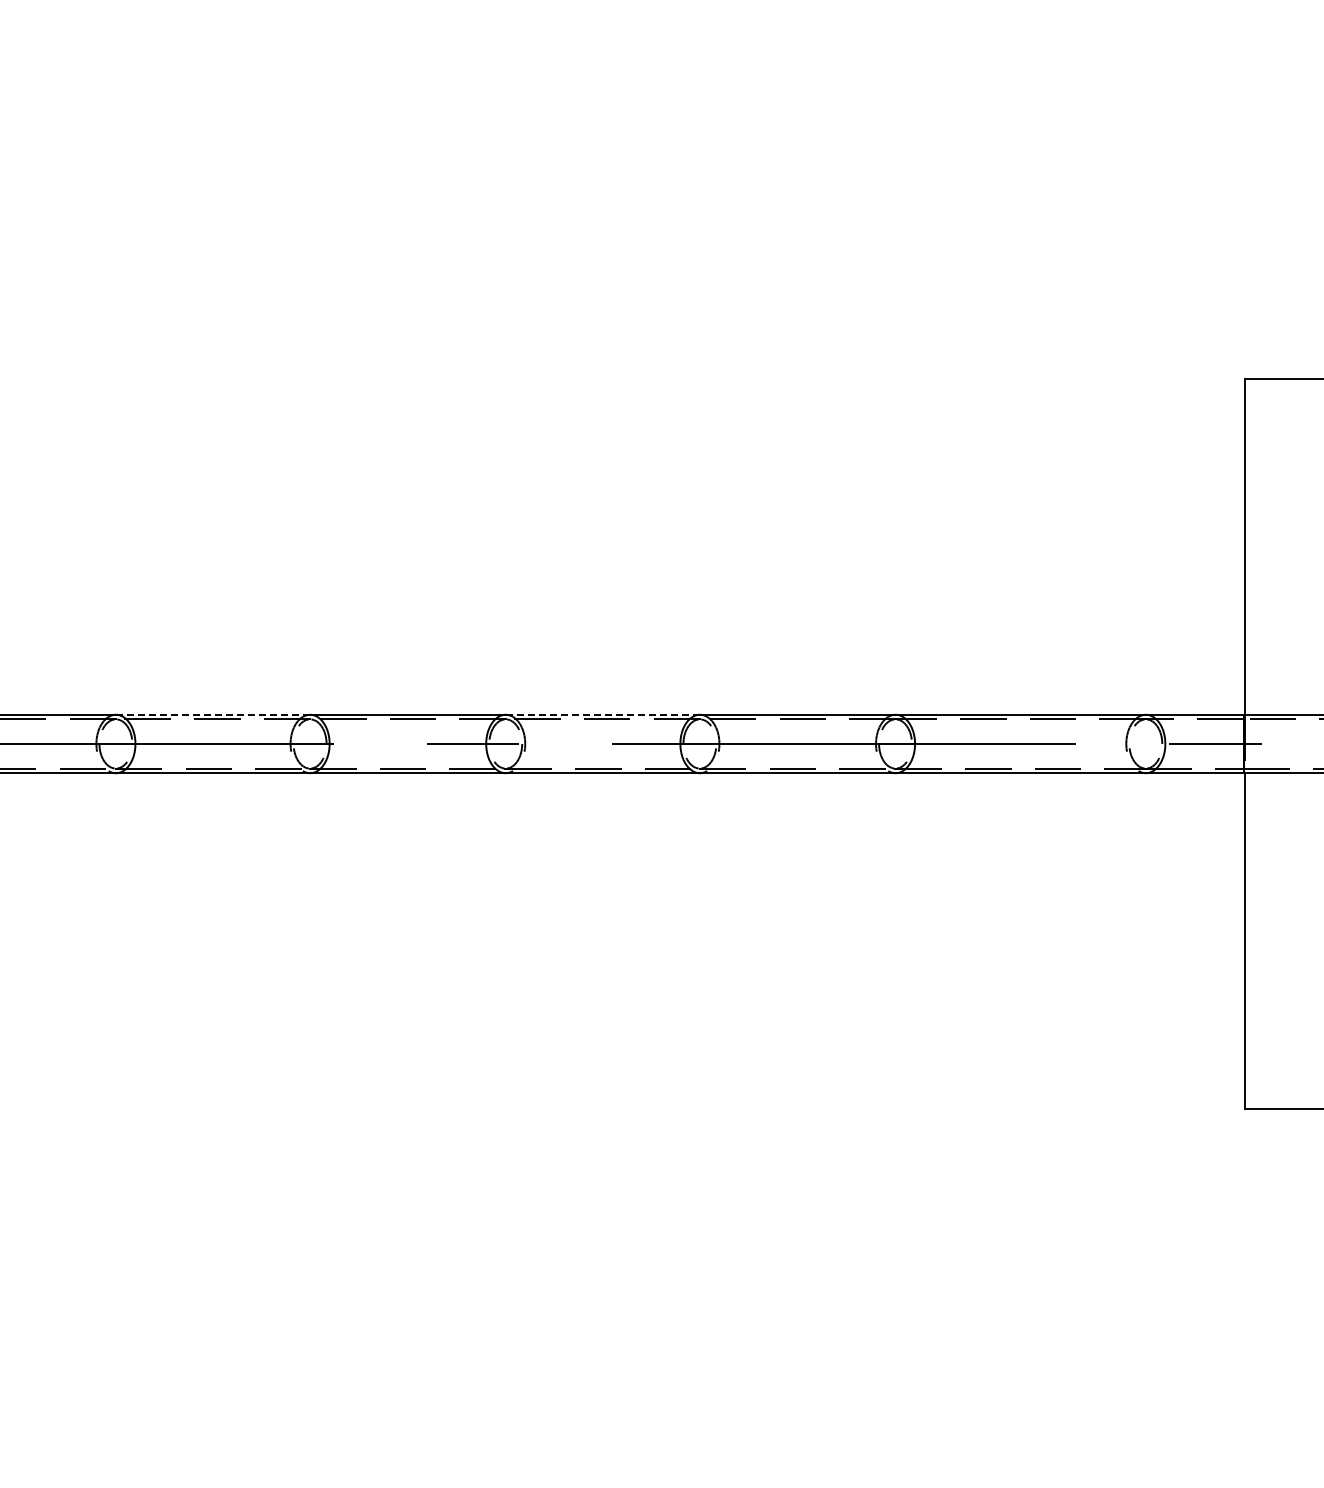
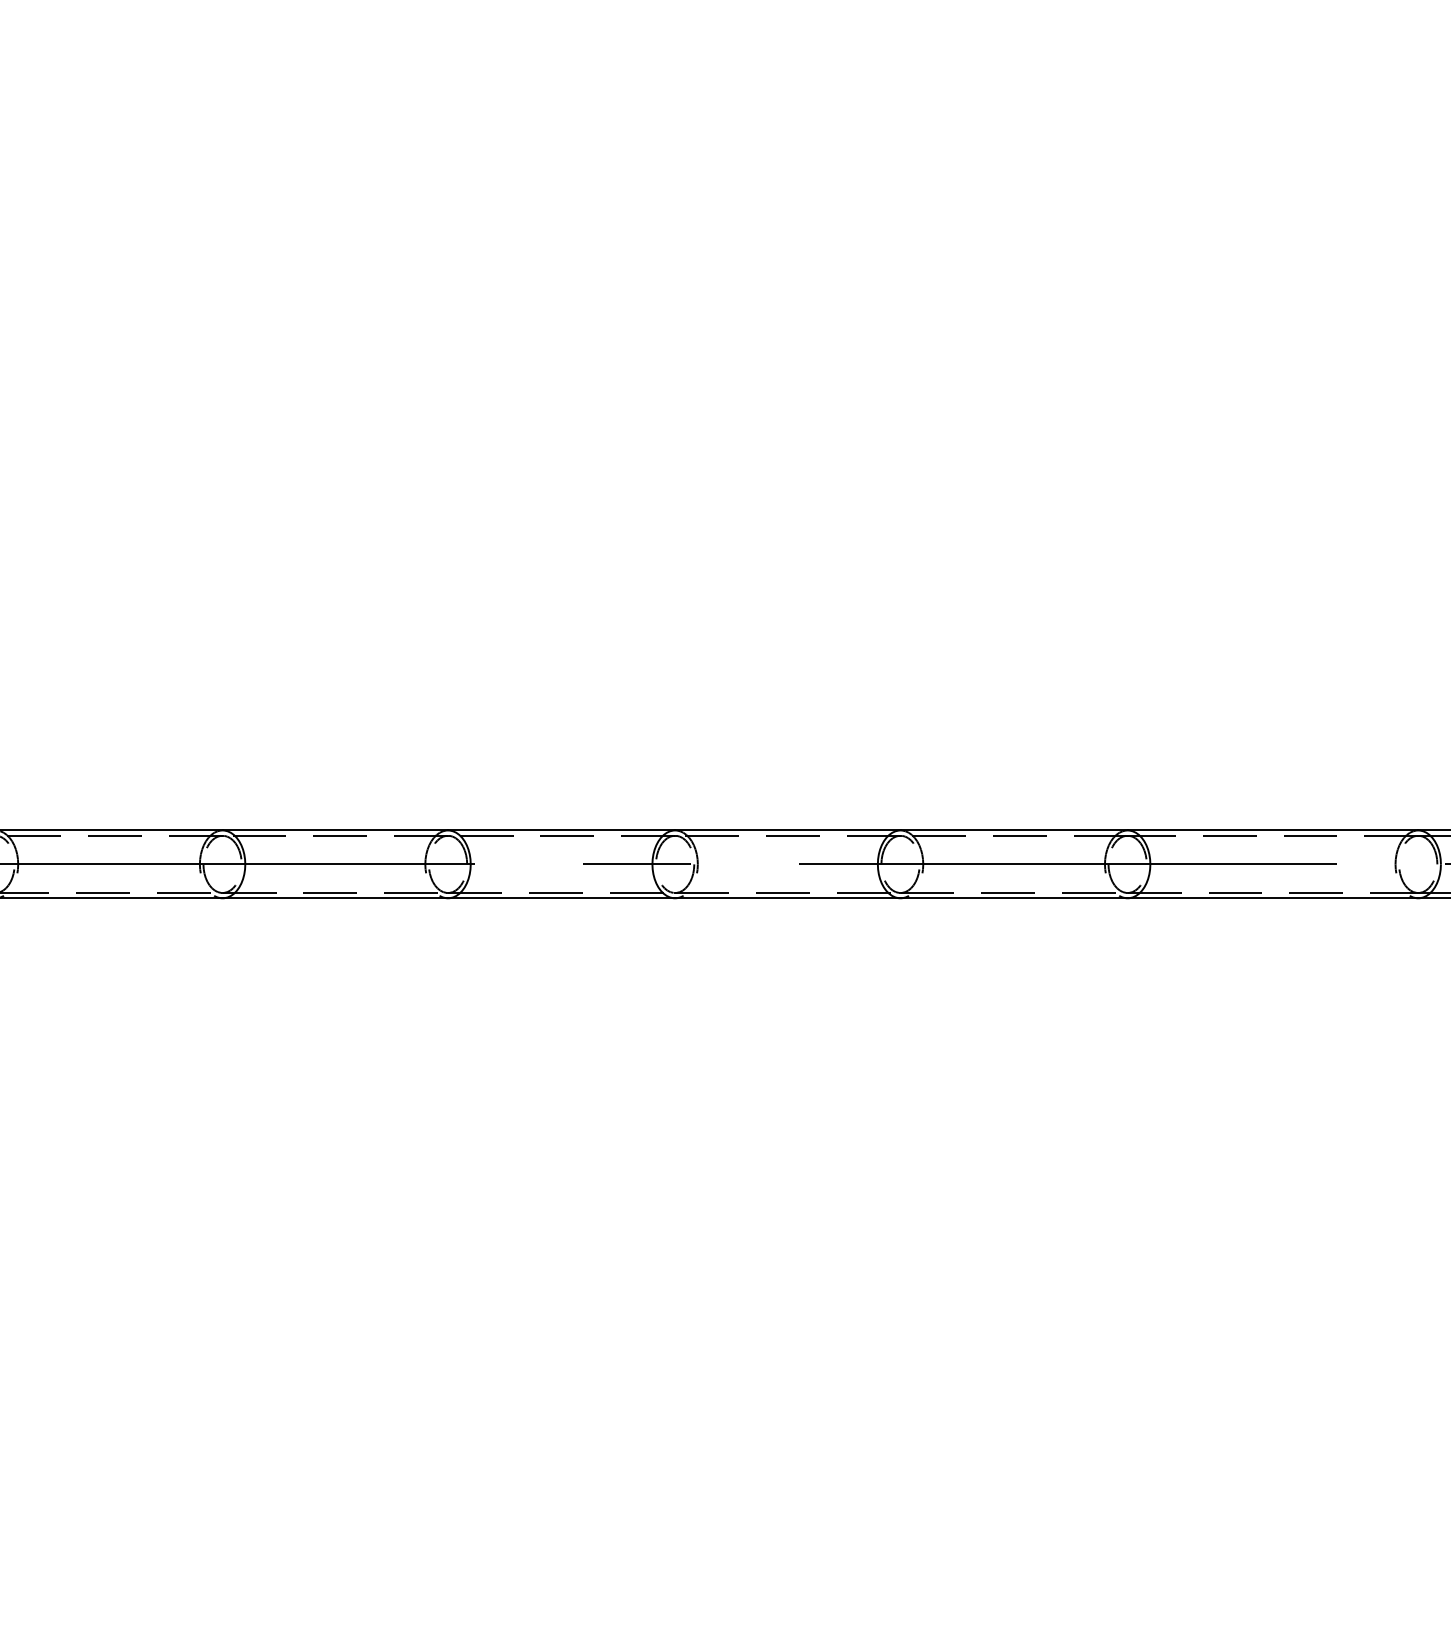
line: (212, 714) -> (334, 830), dashed -> solid
line: (602, 714) -> (787, 830), dashed -> solid

